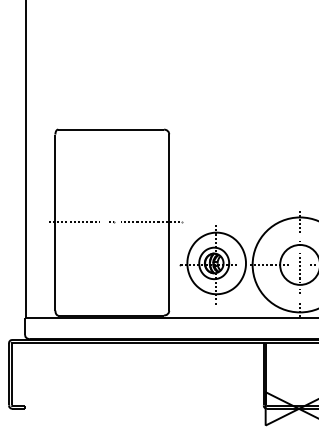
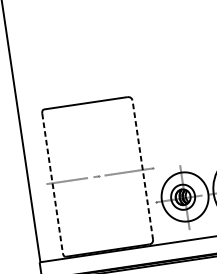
line: (169, 222) -> (142, 170), solid -> dashed
line: (55, 223) -> (52, 184), solid -> dashed

